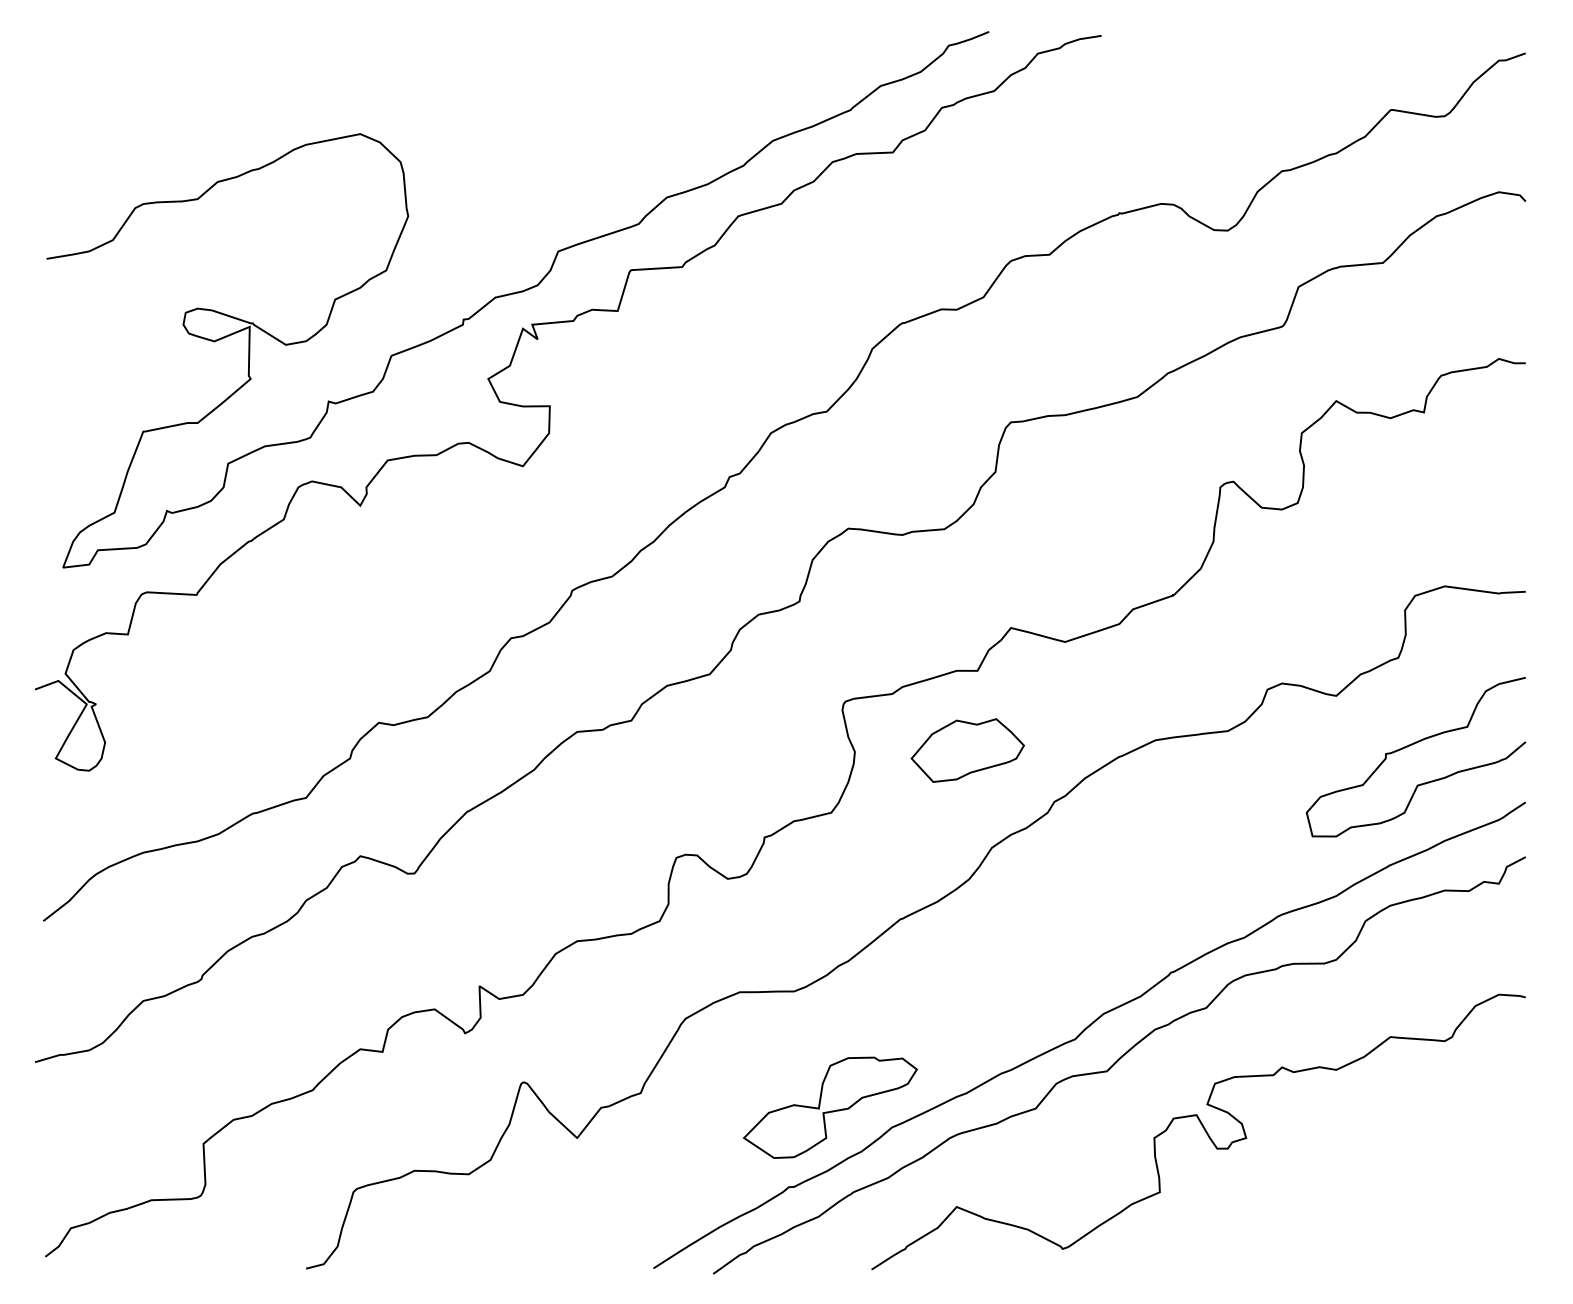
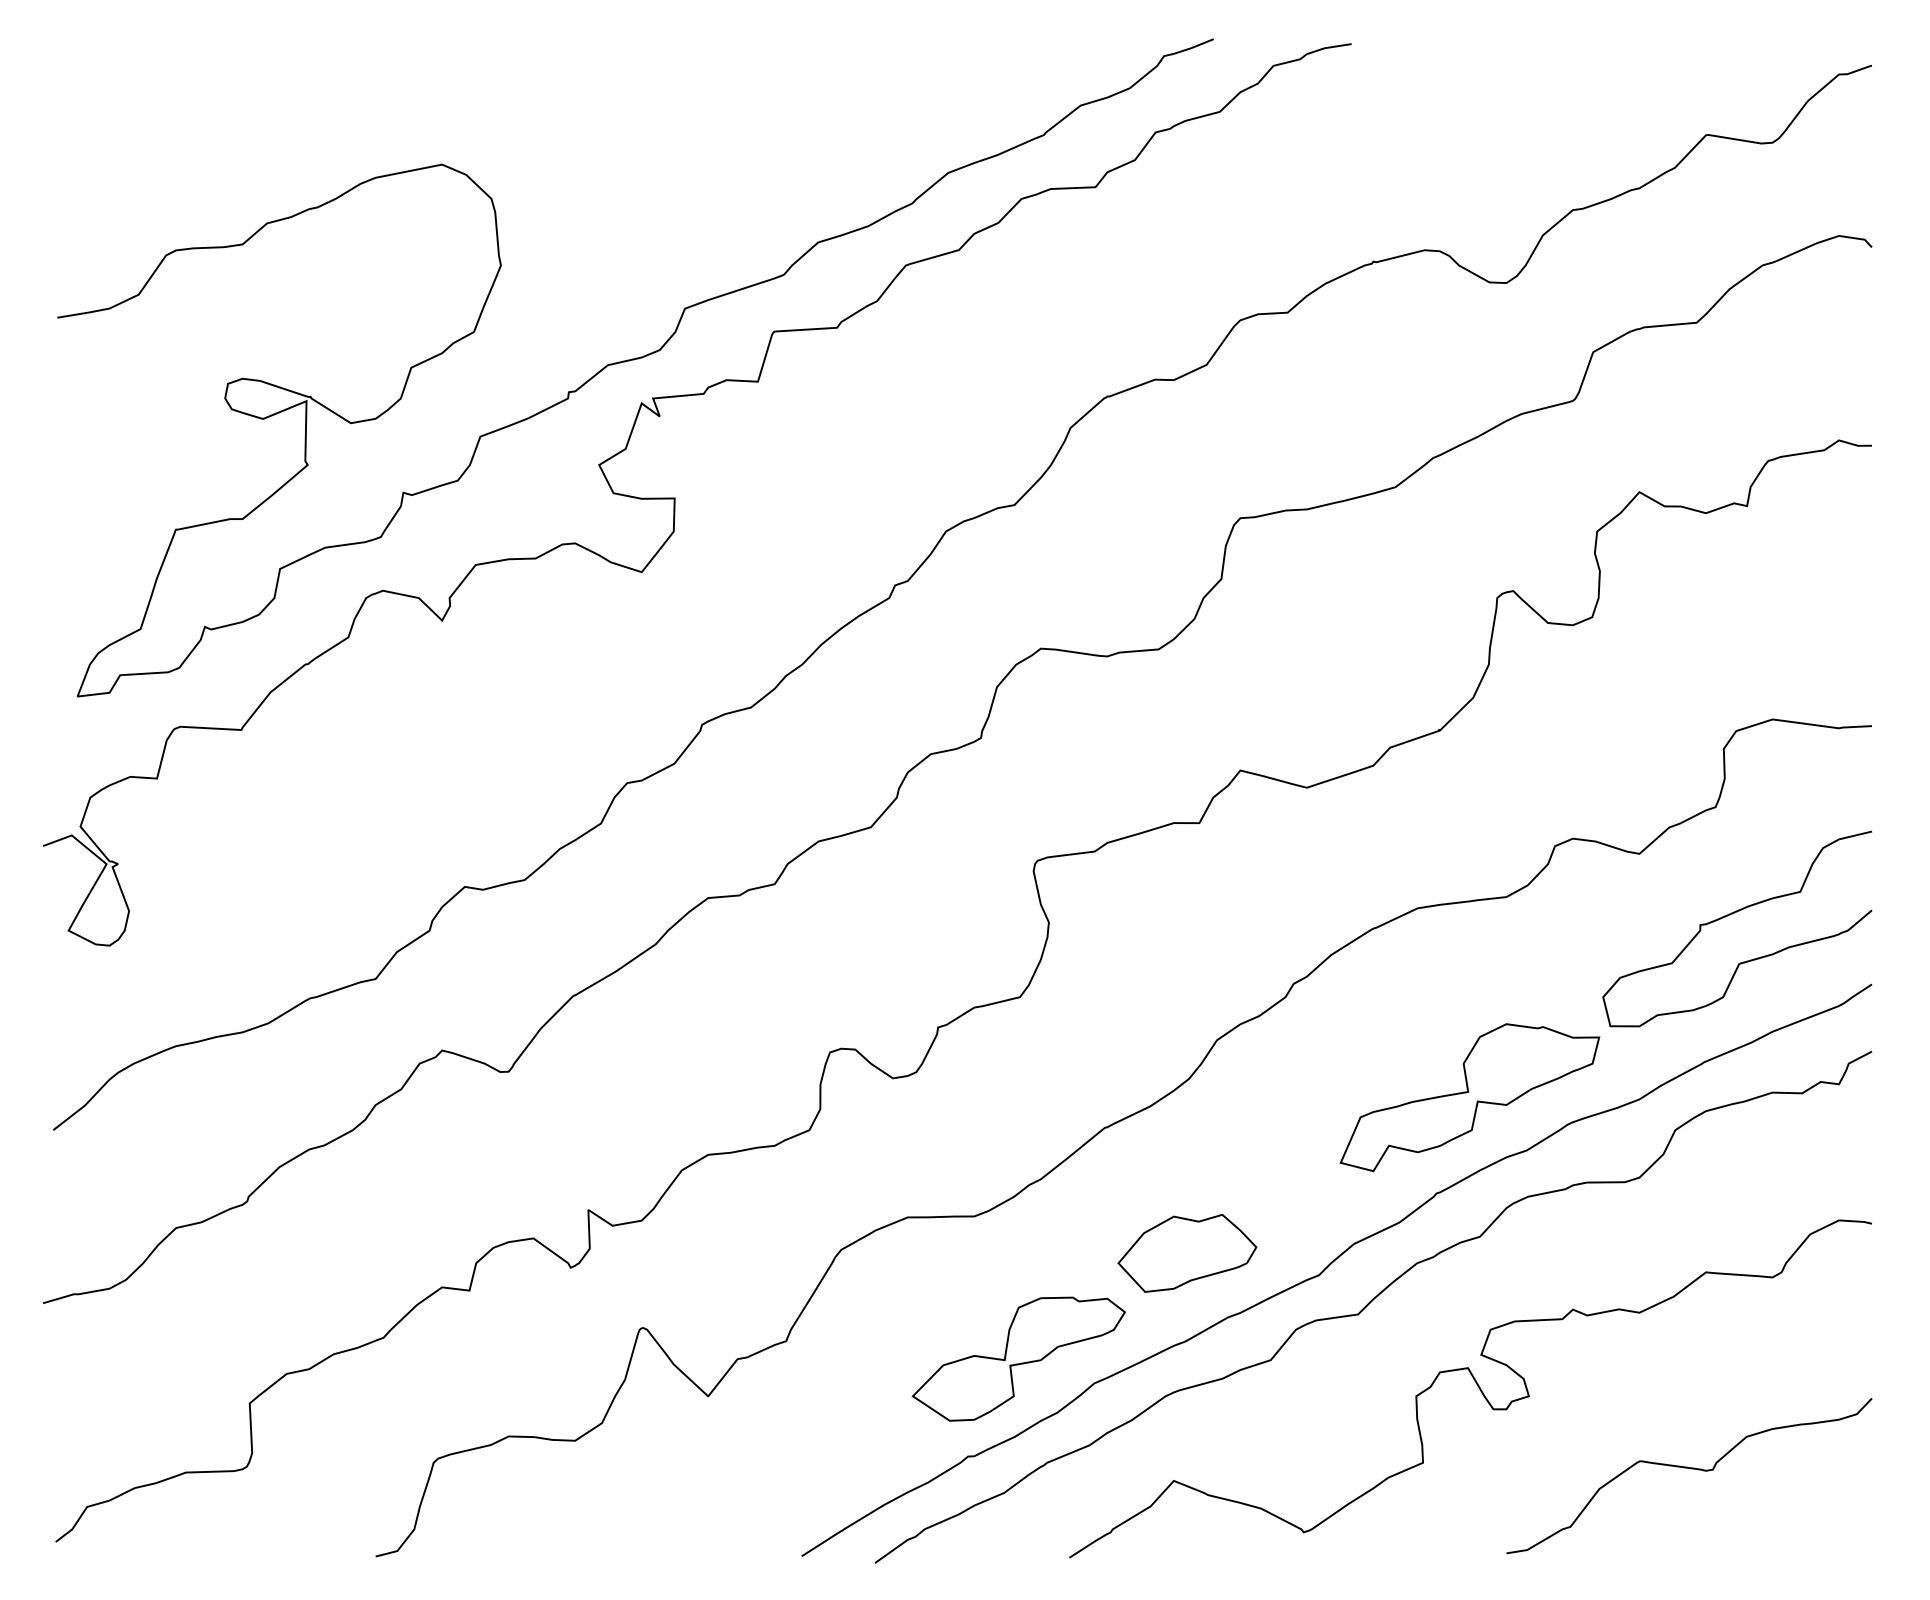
part: (967, 750) -> (1187, 1253), moved
part: (1197, 894) -> (1469, 1097), added
curve: (1376, 1197) -> (1688, 1469), added

